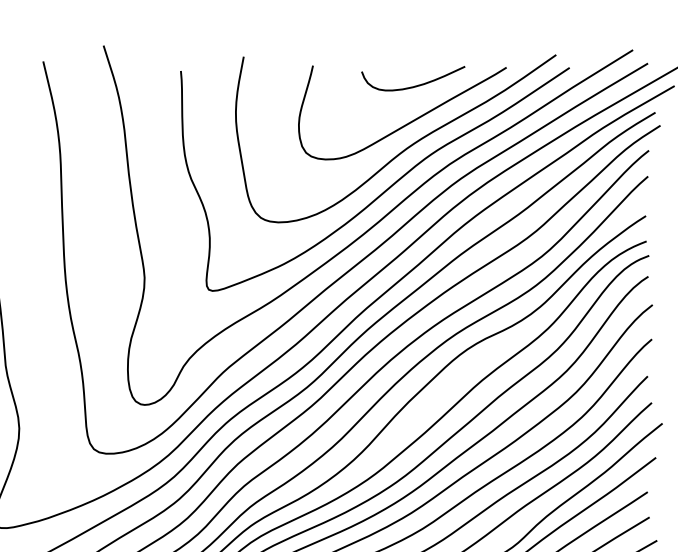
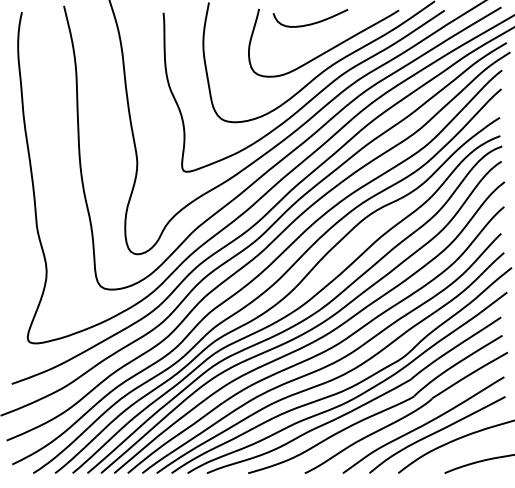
curve: (417, 84) -> (313, 22), moved

